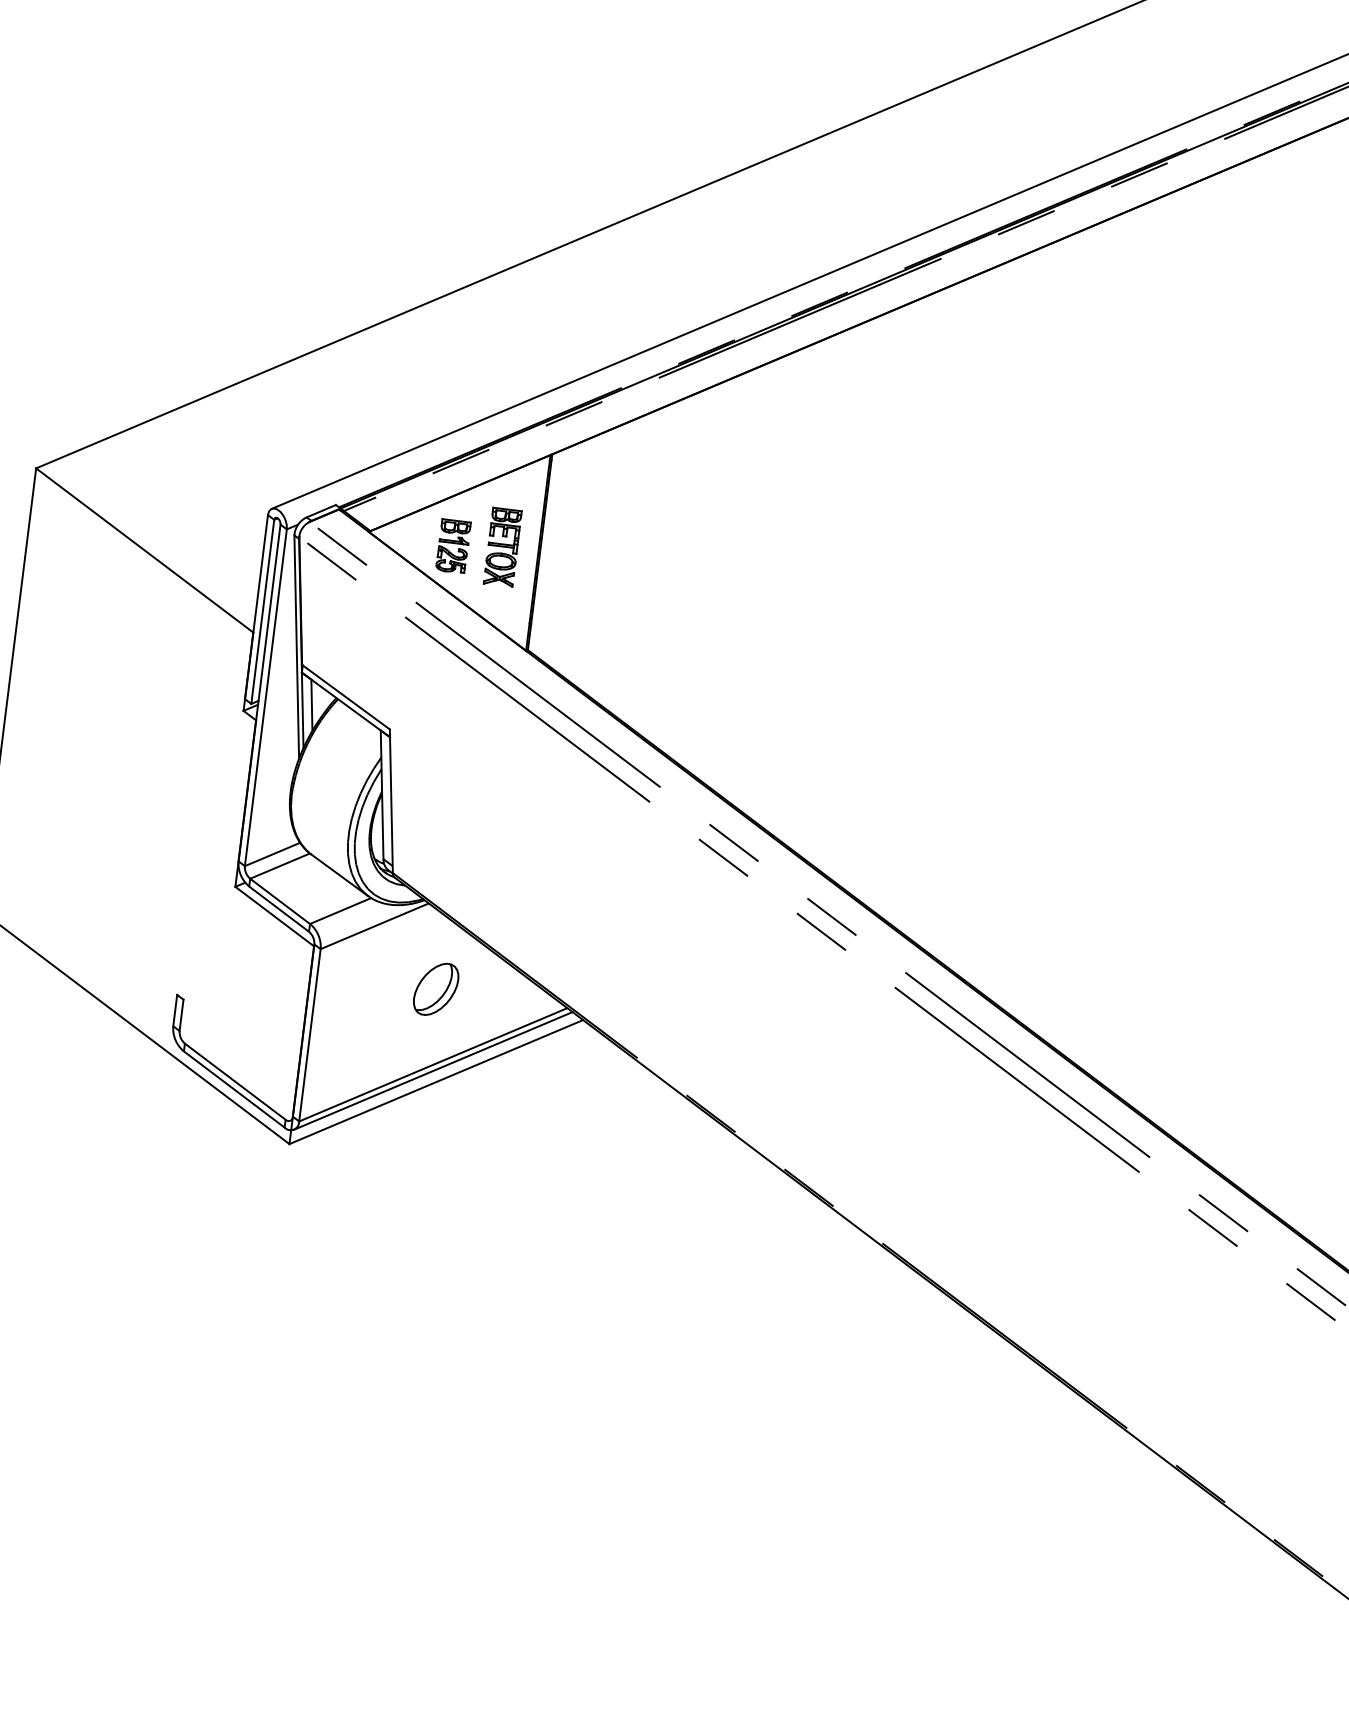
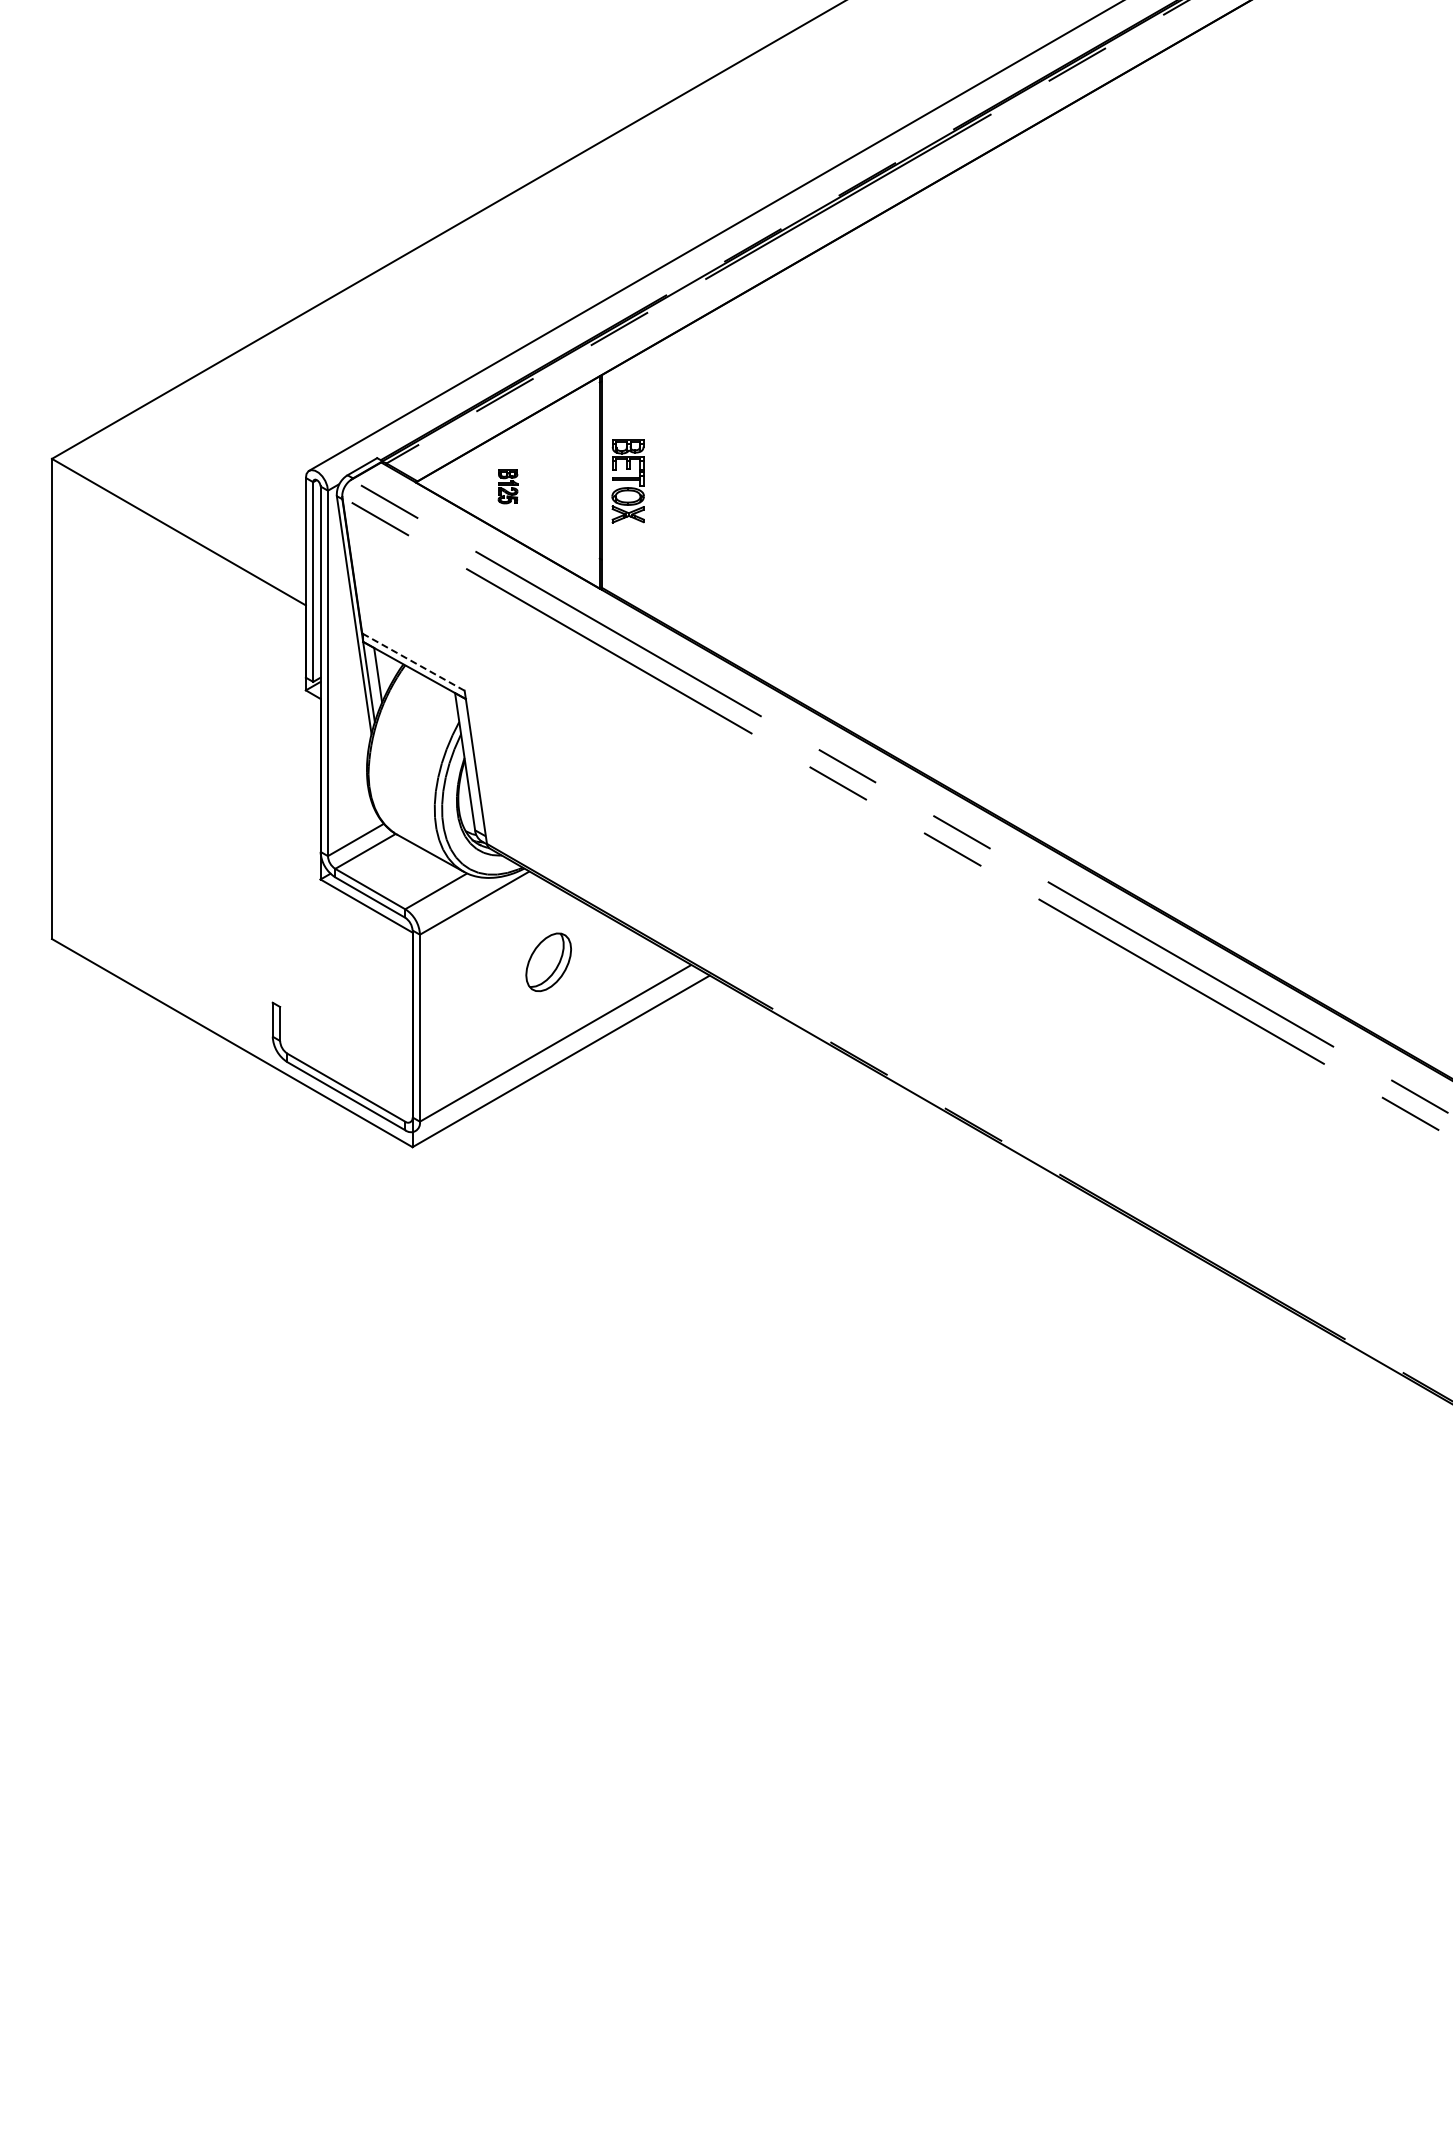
part: (452, 546) -> (507, 486), size x0.6
part: (502, 547) -> (627, 481), moved
line: (345, 697) -> (413, 662), solid -> dashed
line: (433, 1070) -> (556, 1049), removed

